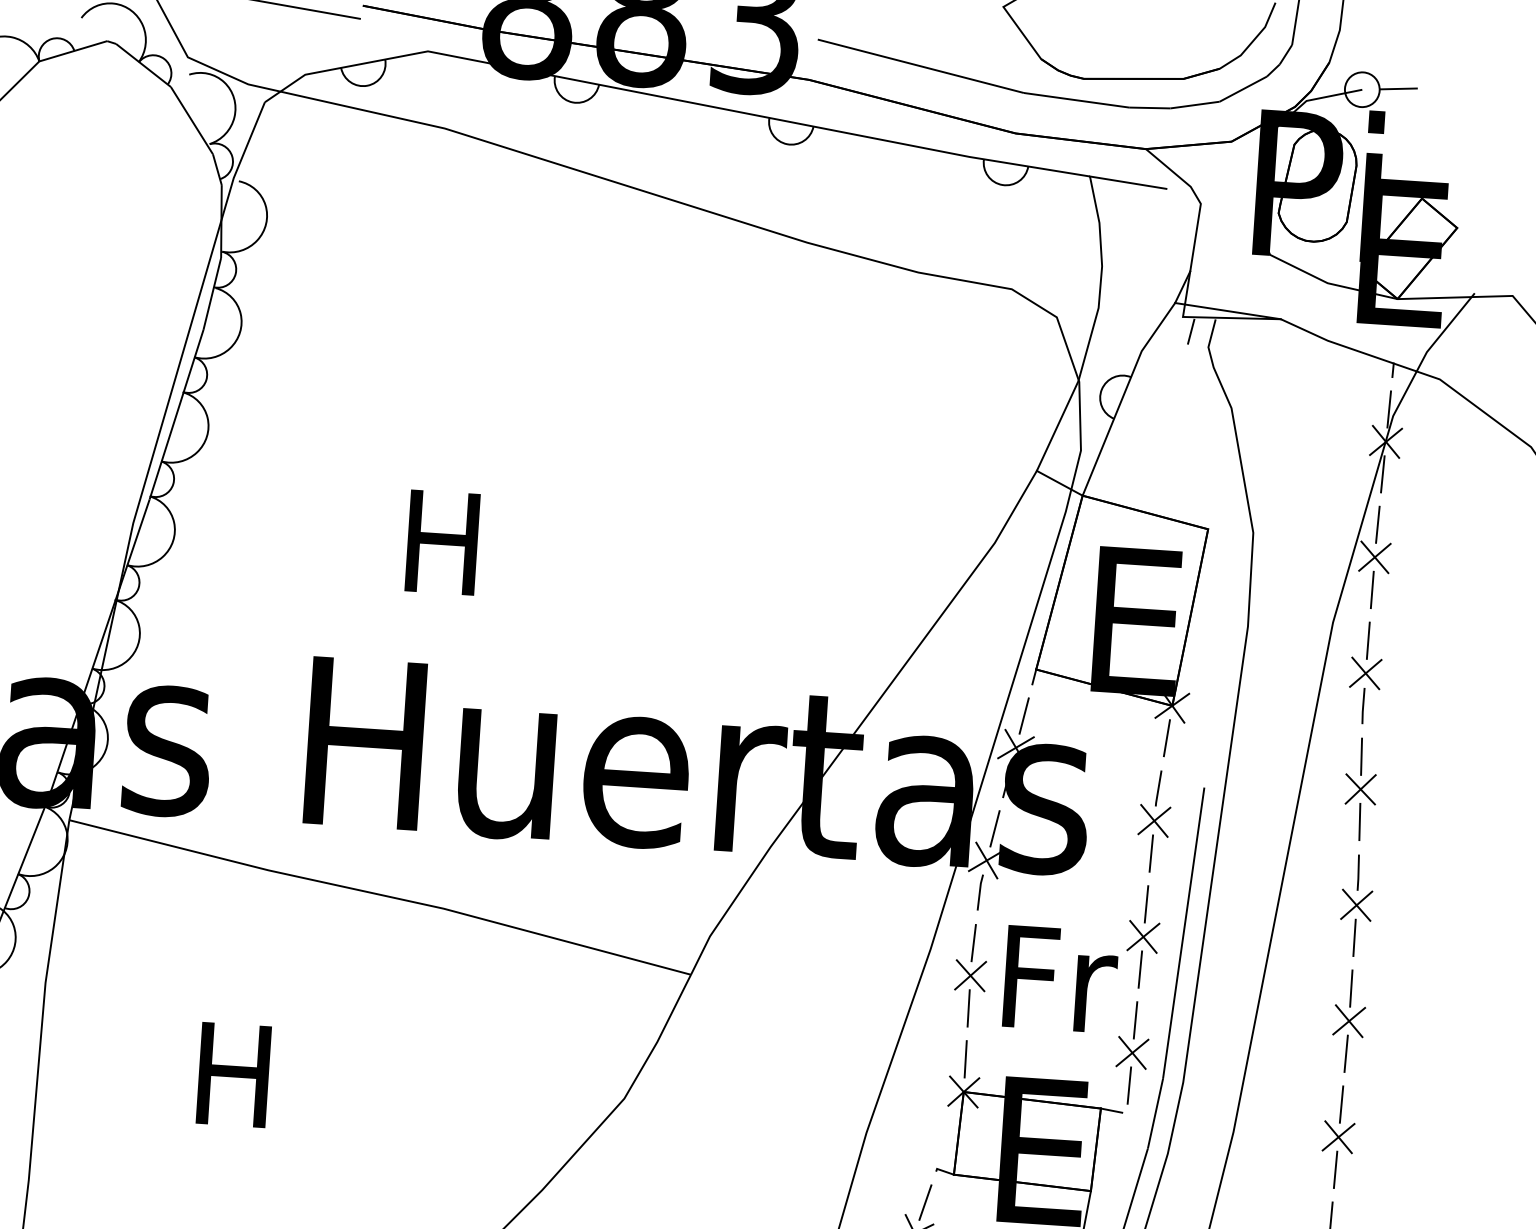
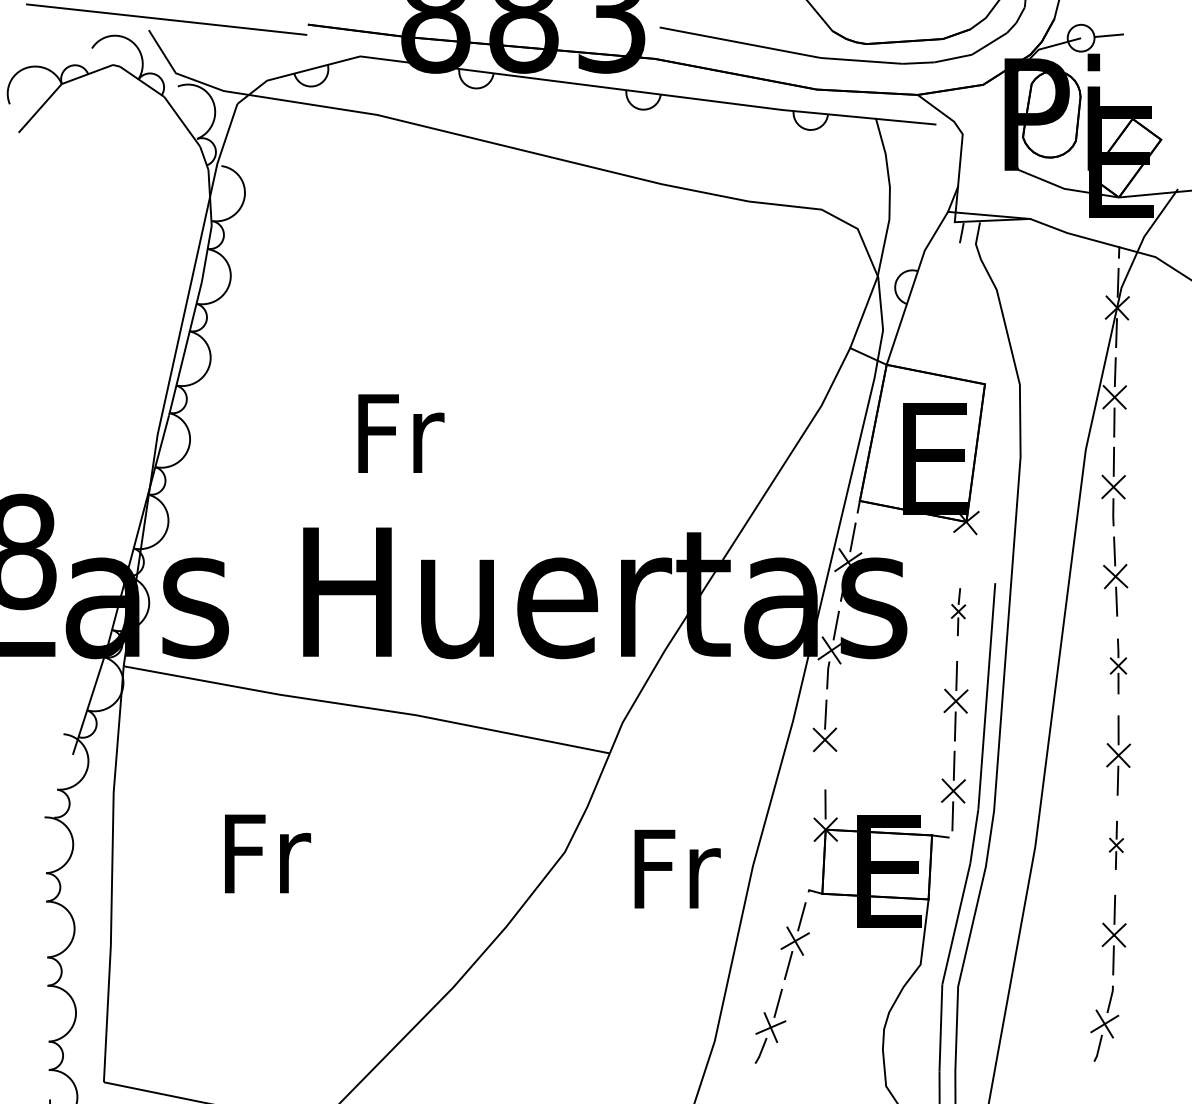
text: (448, 542) -> (401, 433), H -> Fr
line: (1166, 738) -> (963, 547), removed
part: (1154, 821) -> (958, 611), size x0.6
part: (1356, 904) -> (1118, 665), size x0.7
text: (1060, 978) -> (677, 868), moved
line: (969, 1008) -> (825, 765), removed
text: (240, 1074) -> (268, 853), H -> Fr
part: (1338, 1137) -> (1116, 845), size x0.6

